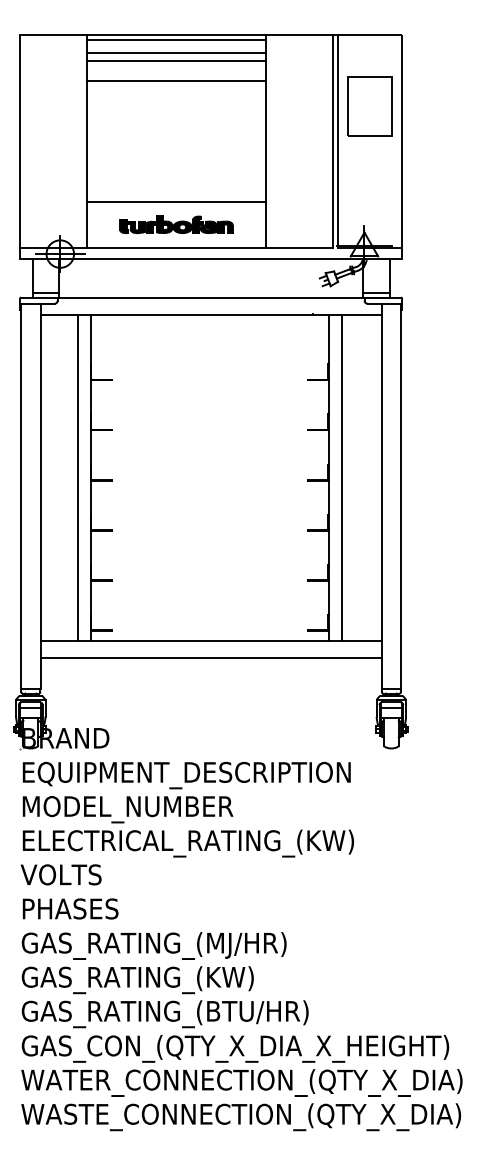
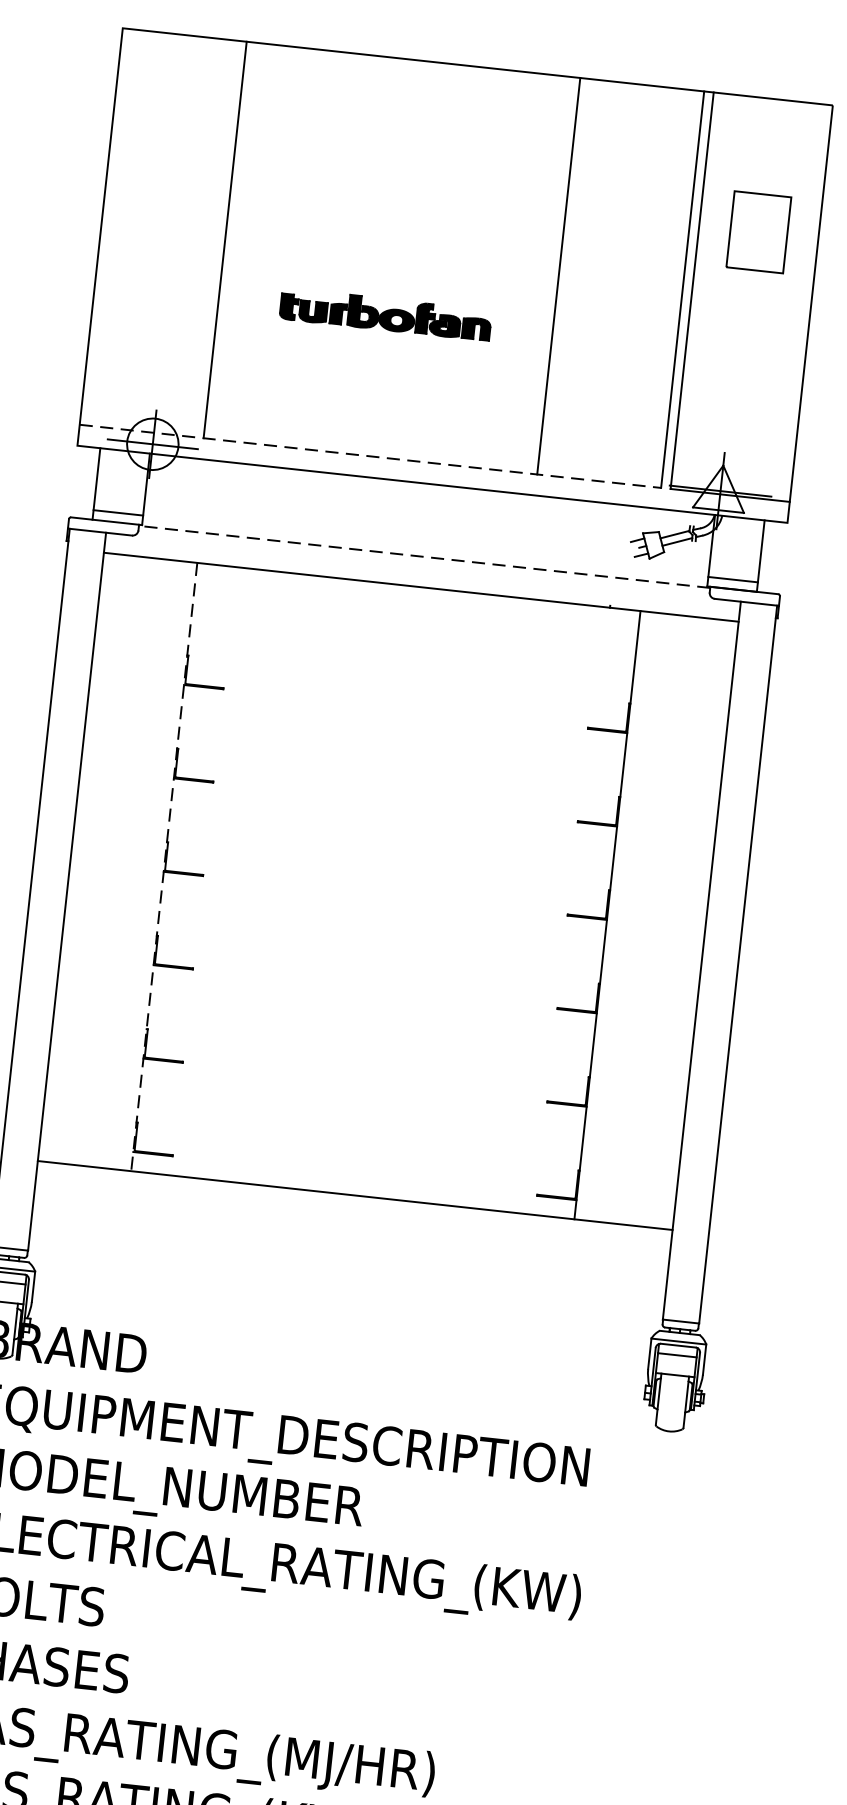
line: (176, 39) -> (412, 68), removed
line: (176, 52) -> (409, 92), removed
line: (176, 61) -> (408, 109), removed
line: (176, 81) -> (403, 146), removed
part: (369, 106) -> (758, 232), size x0.7
line: (176, 201) -> (379, 369), removed
part: (176, 224) -> (385, 314), moved
line: (177, 247) -> (372, 455), solid -> dashed
line: (210, 298) -> (423, 557), solid -> dashed
line: (77, 477) -> (139, 863), removed
line: (341, 477) -> (631, 916), removed
line: (90, 478) -> (163, 868), solid -> dashed
line: (210, 657) -> (350, 1225), removed

